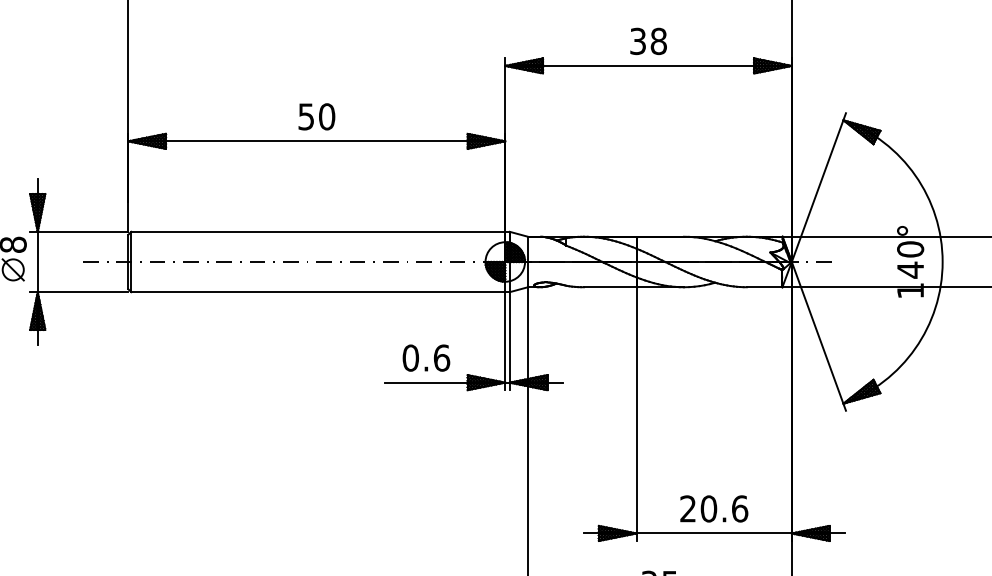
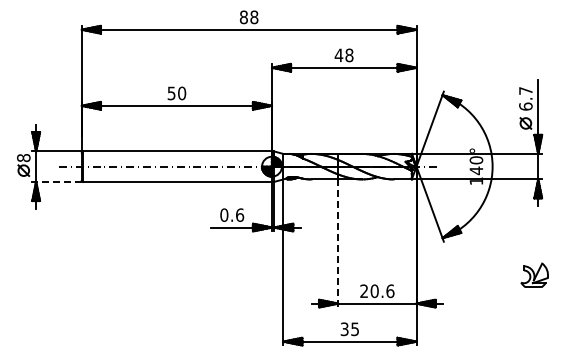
text: (637, 41) -> (338, 55), 38 -> 48
line: (82, 291) -> (58, 181), solid -> dashed
line: (637, 414) -> (338, 243), solid -> dashed

